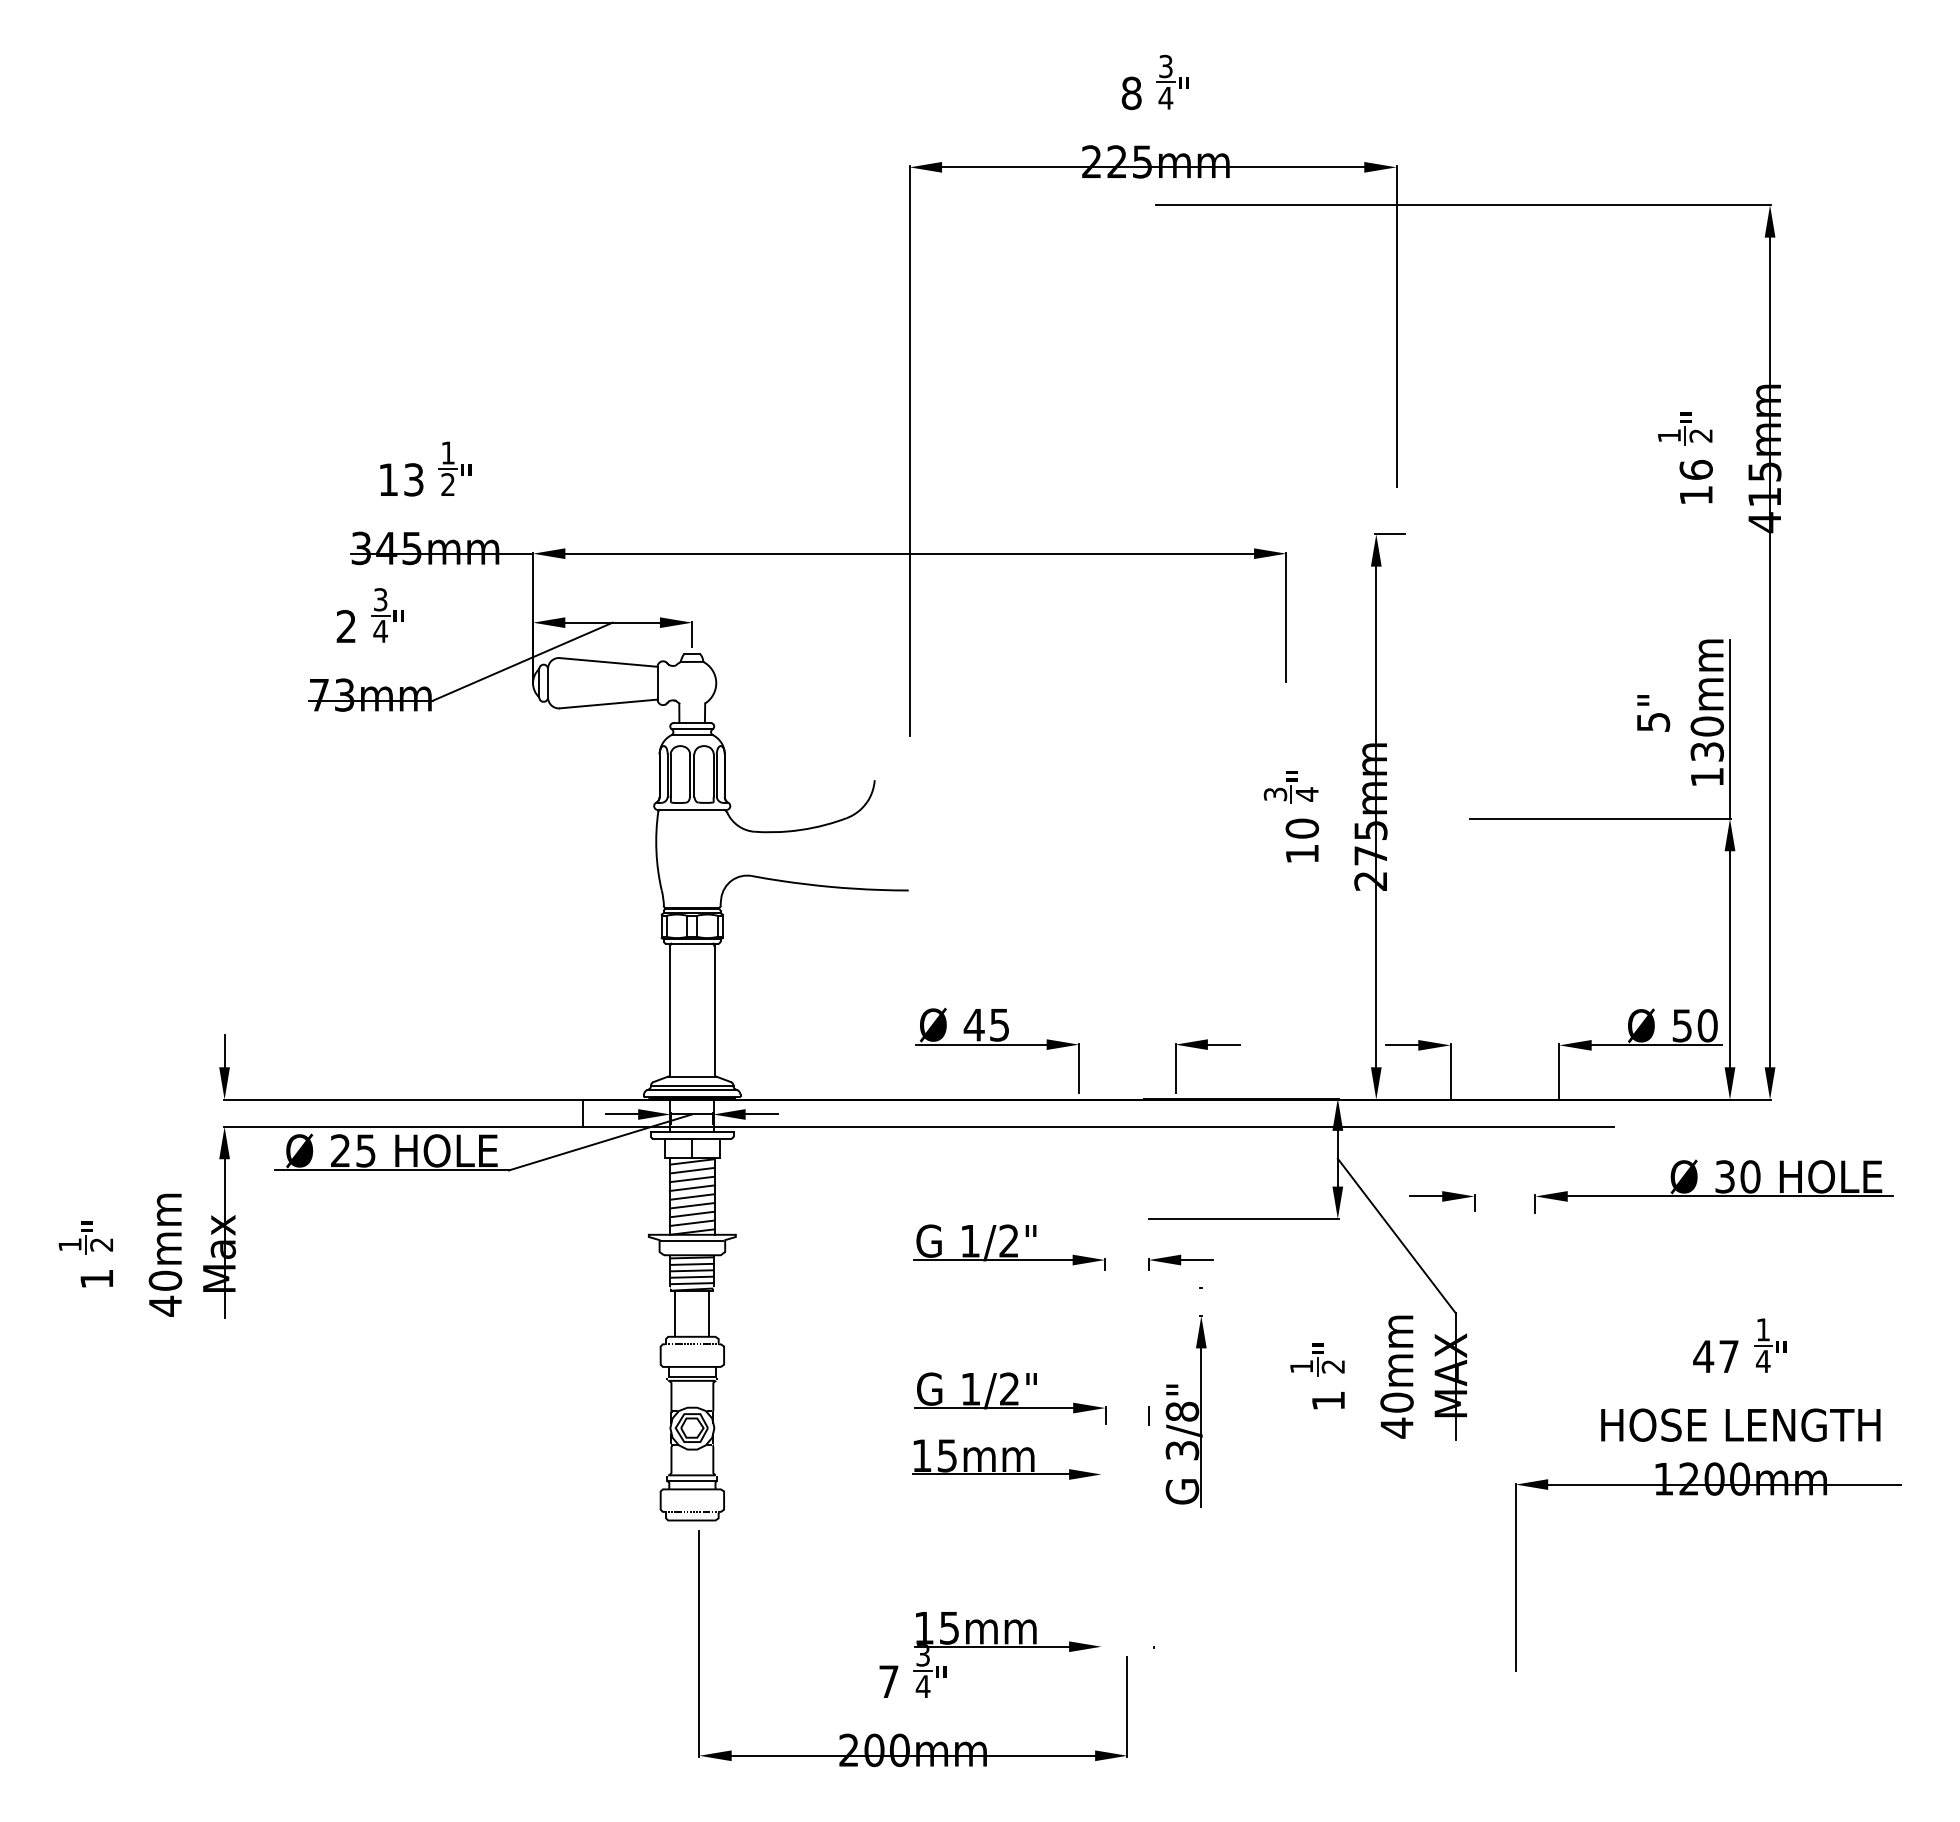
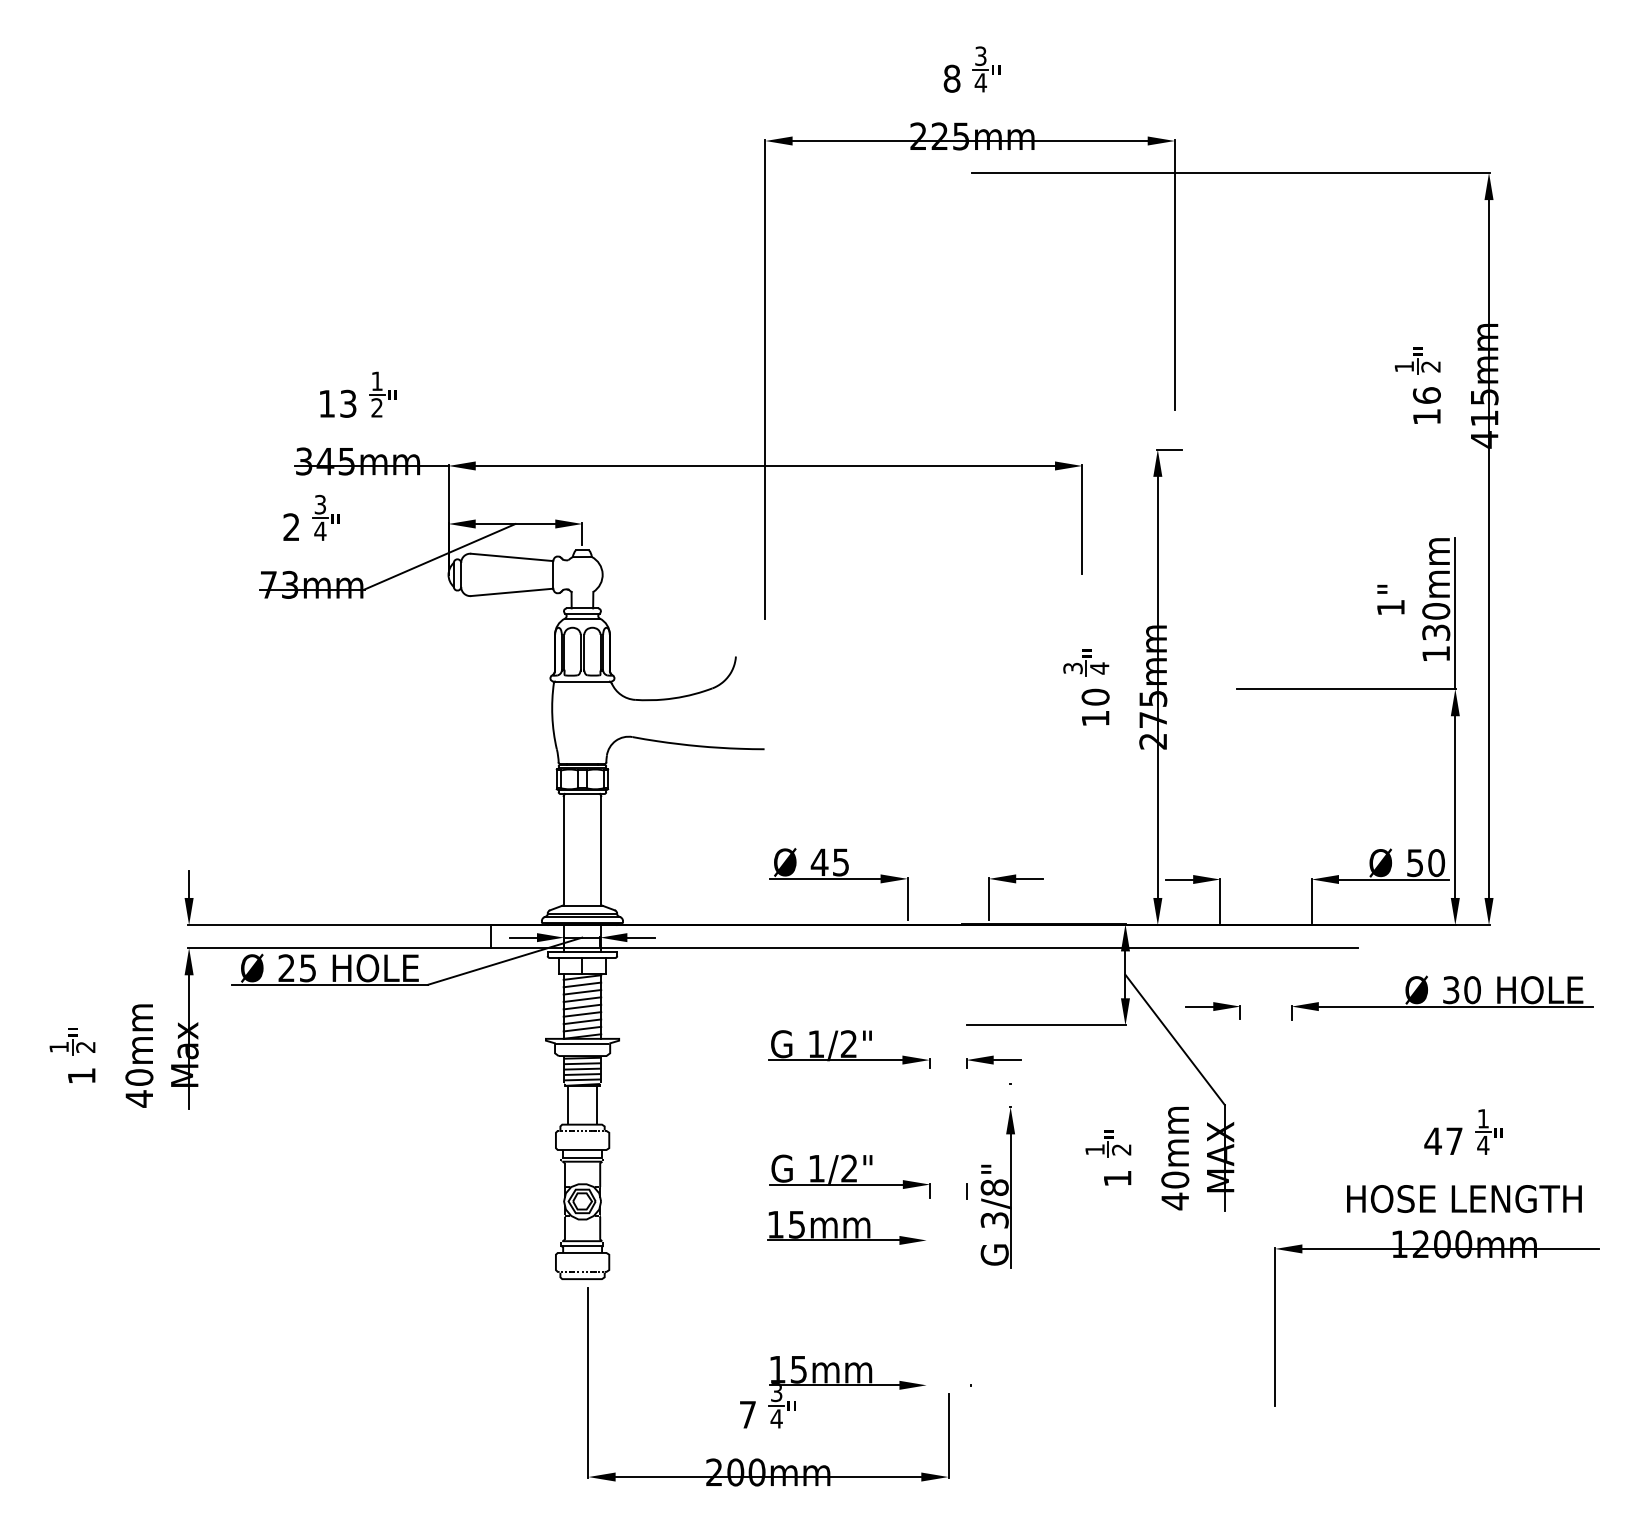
text: (1653, 722) -> (1390, 607), 5" -> 1"

